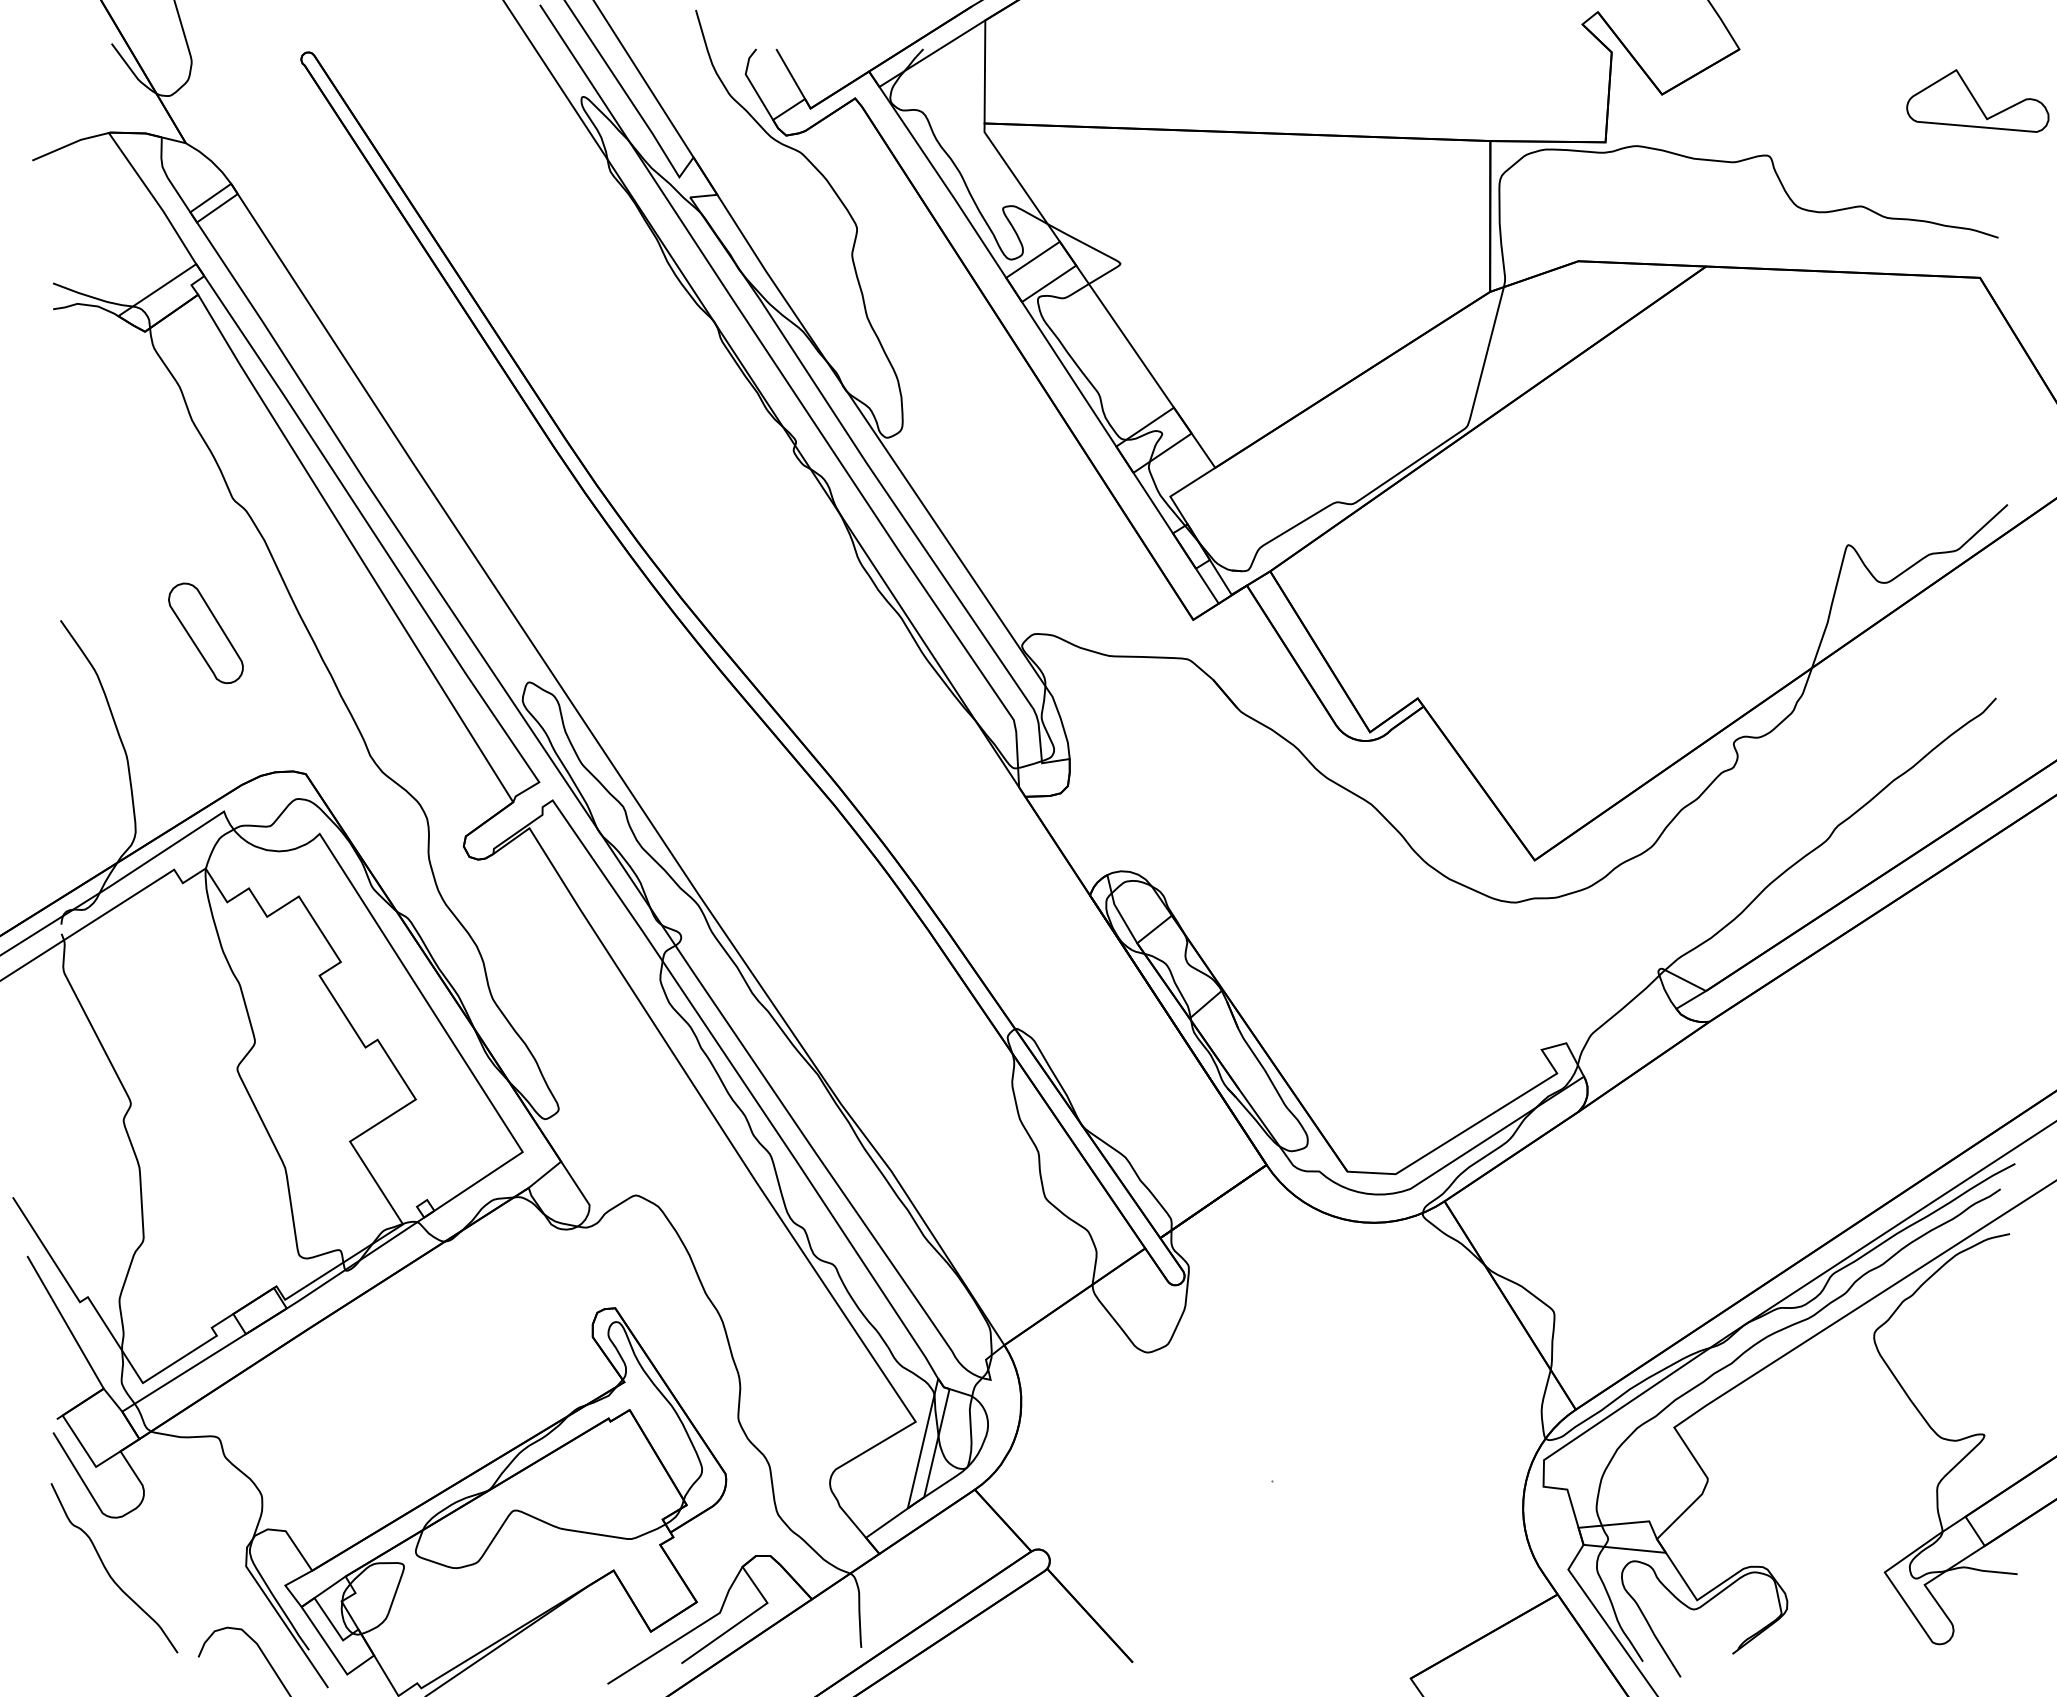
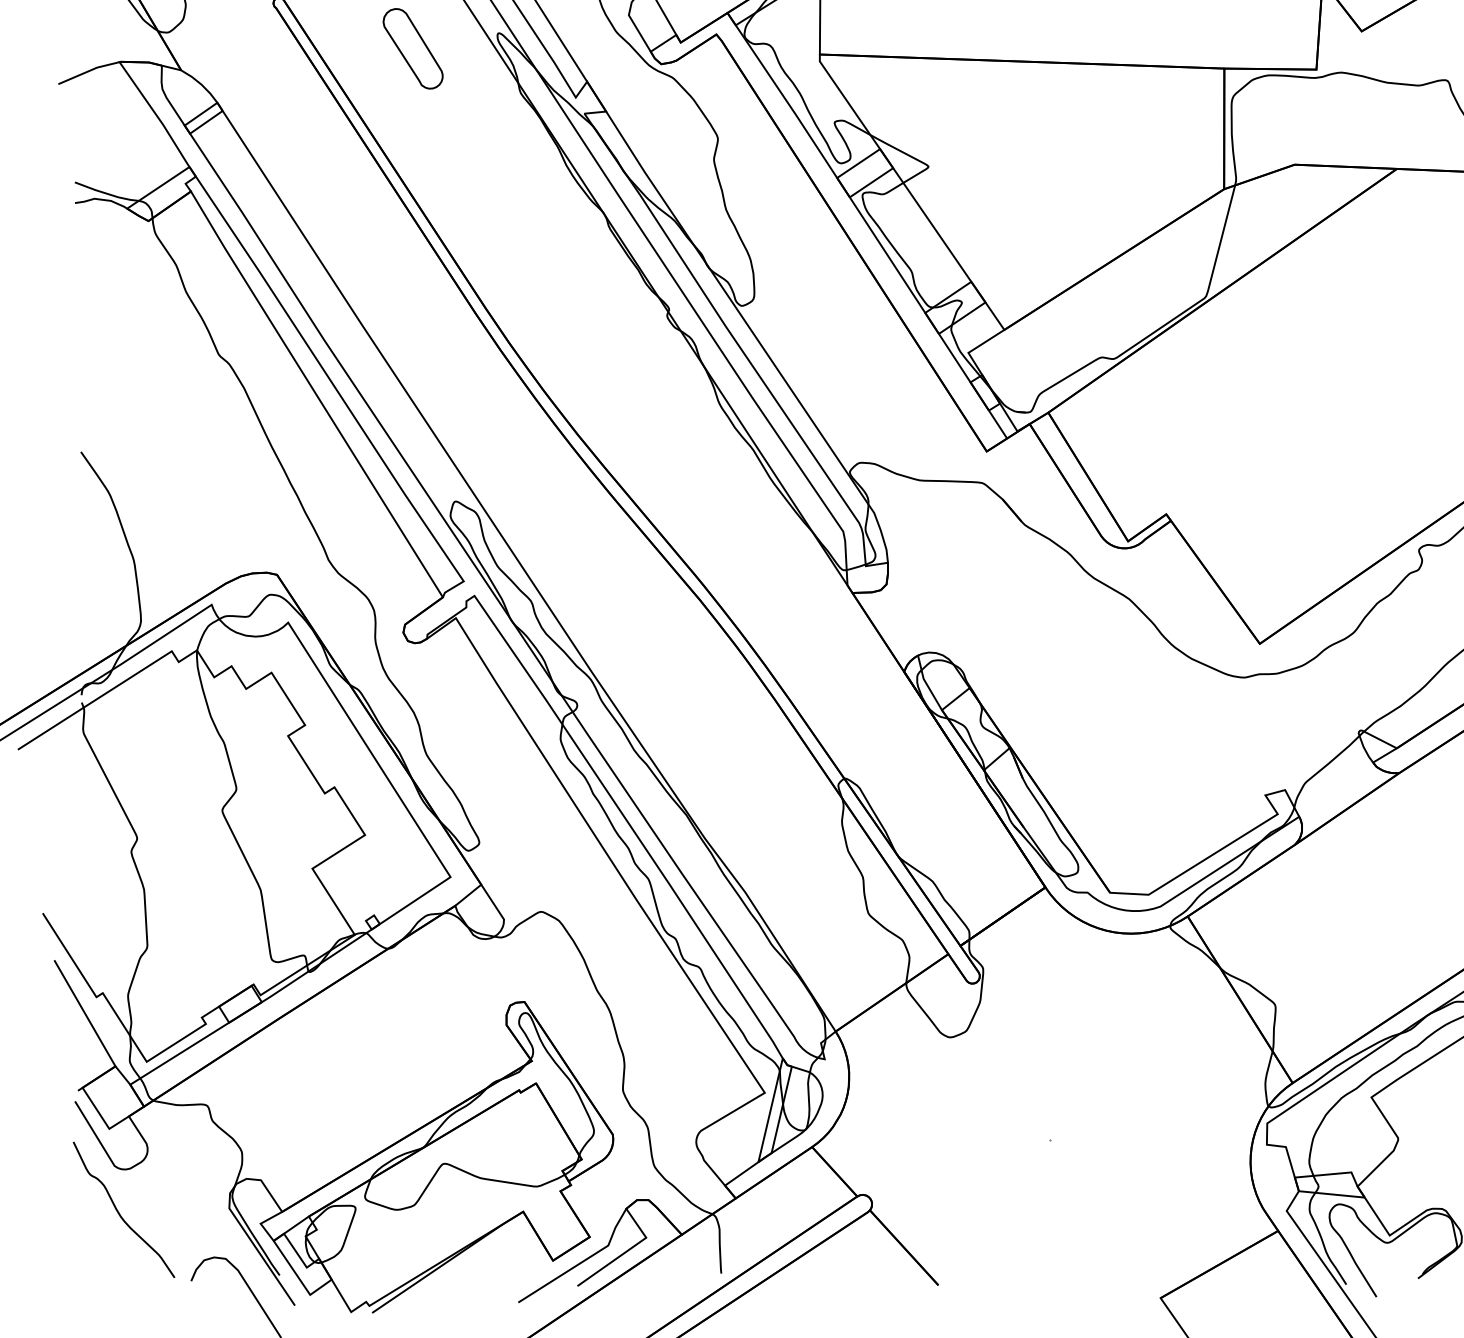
part: (205, 633) -> (412, 48), moved

